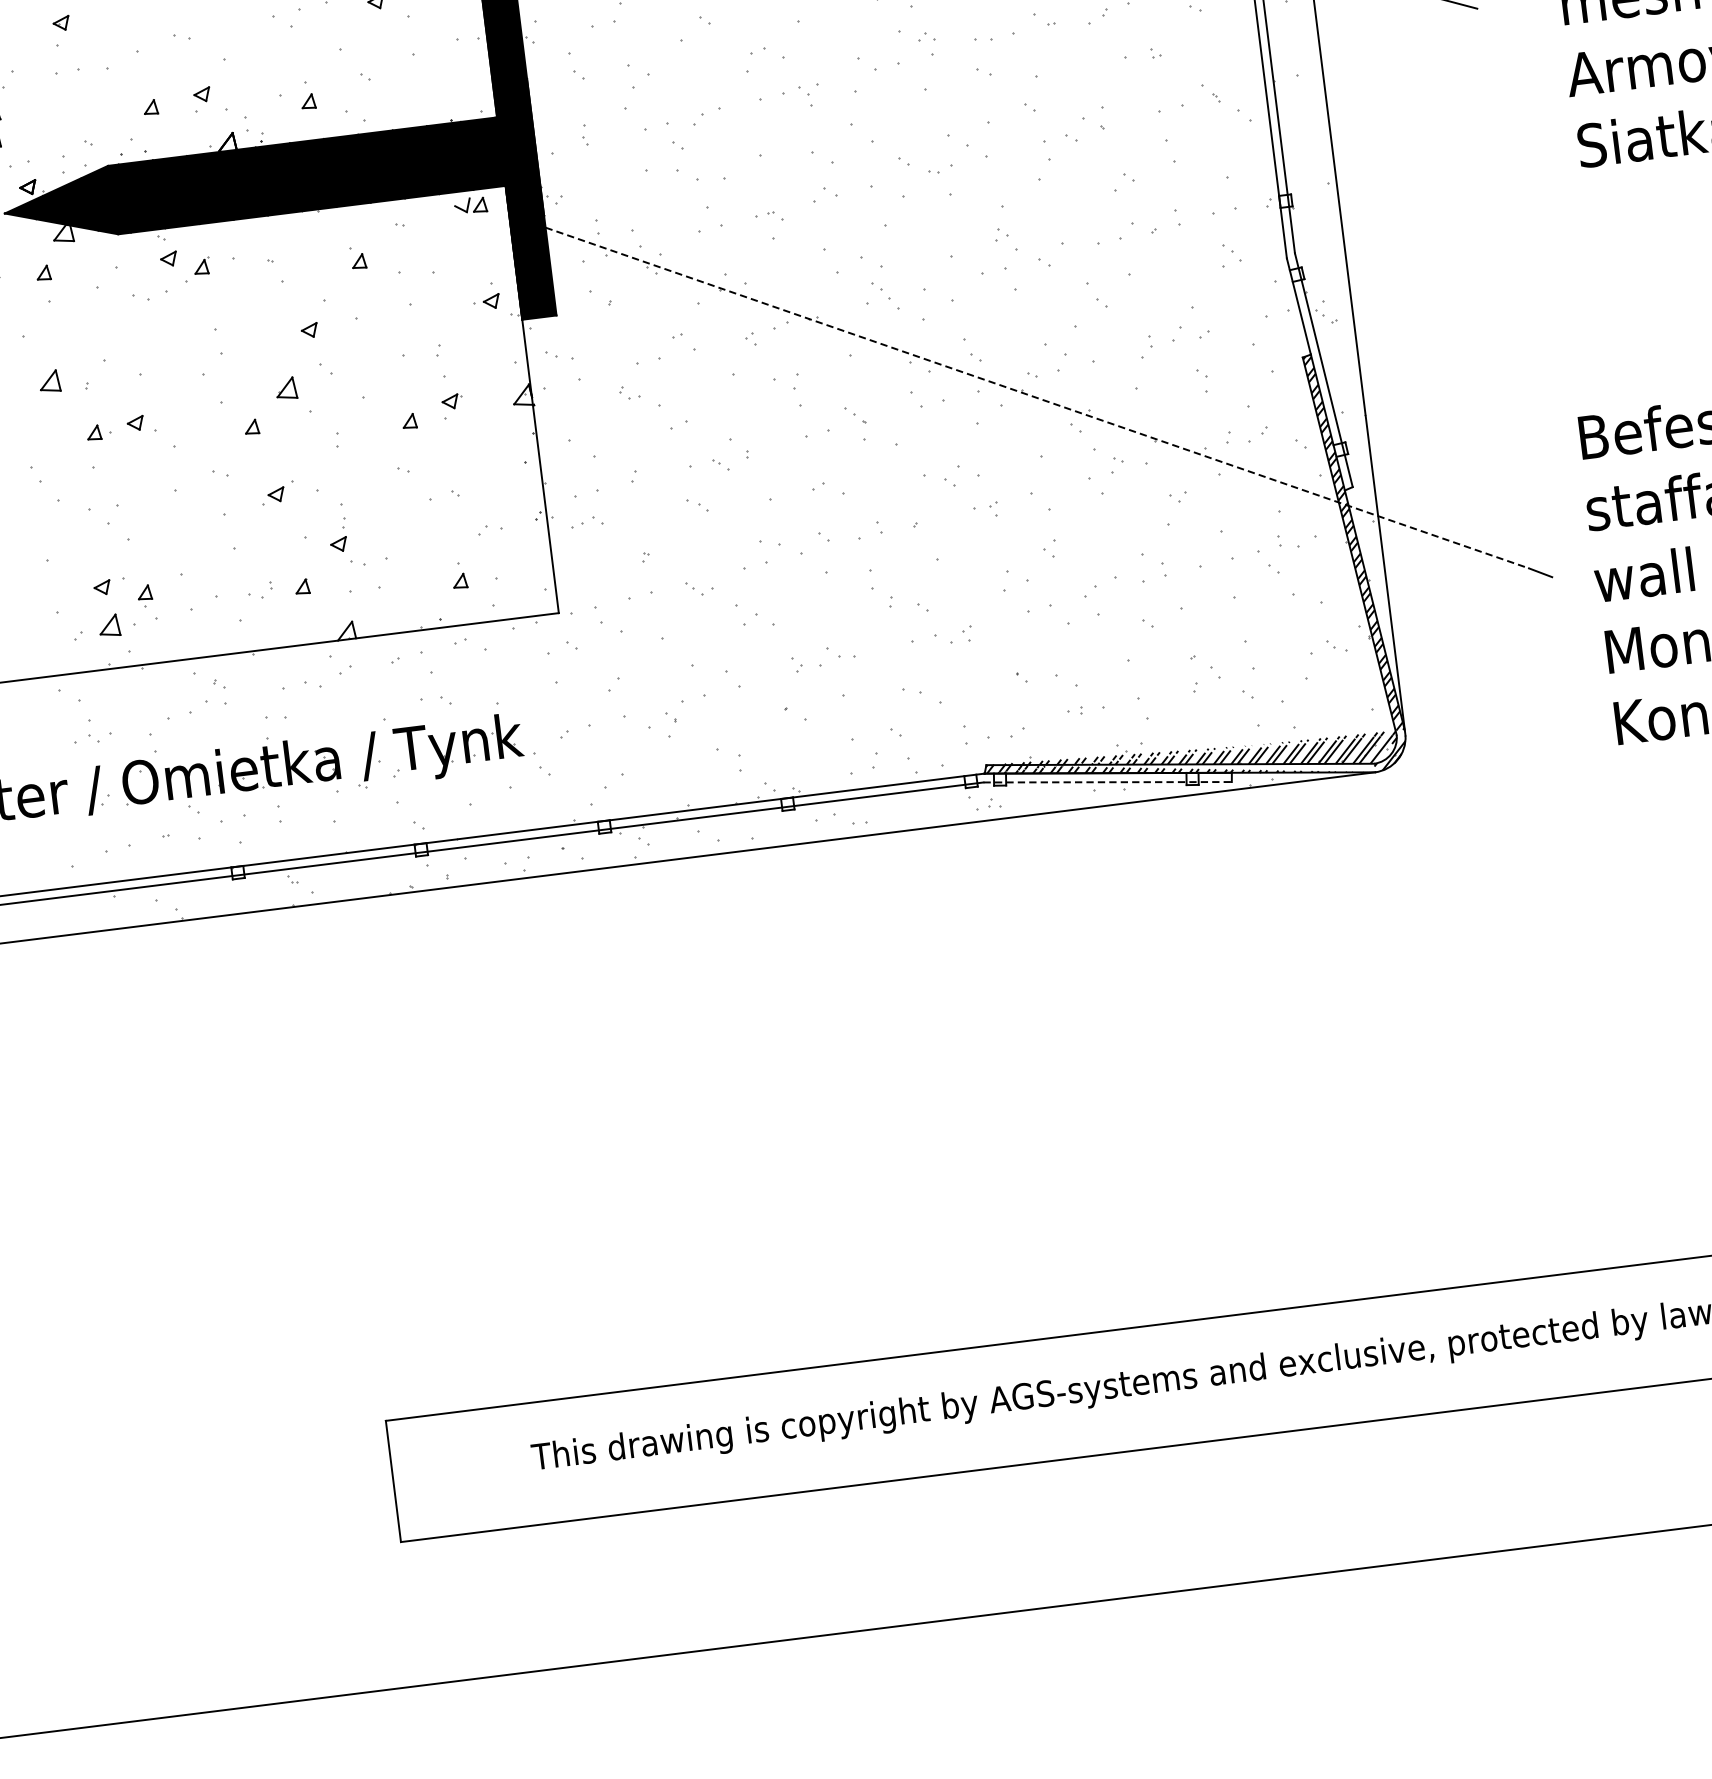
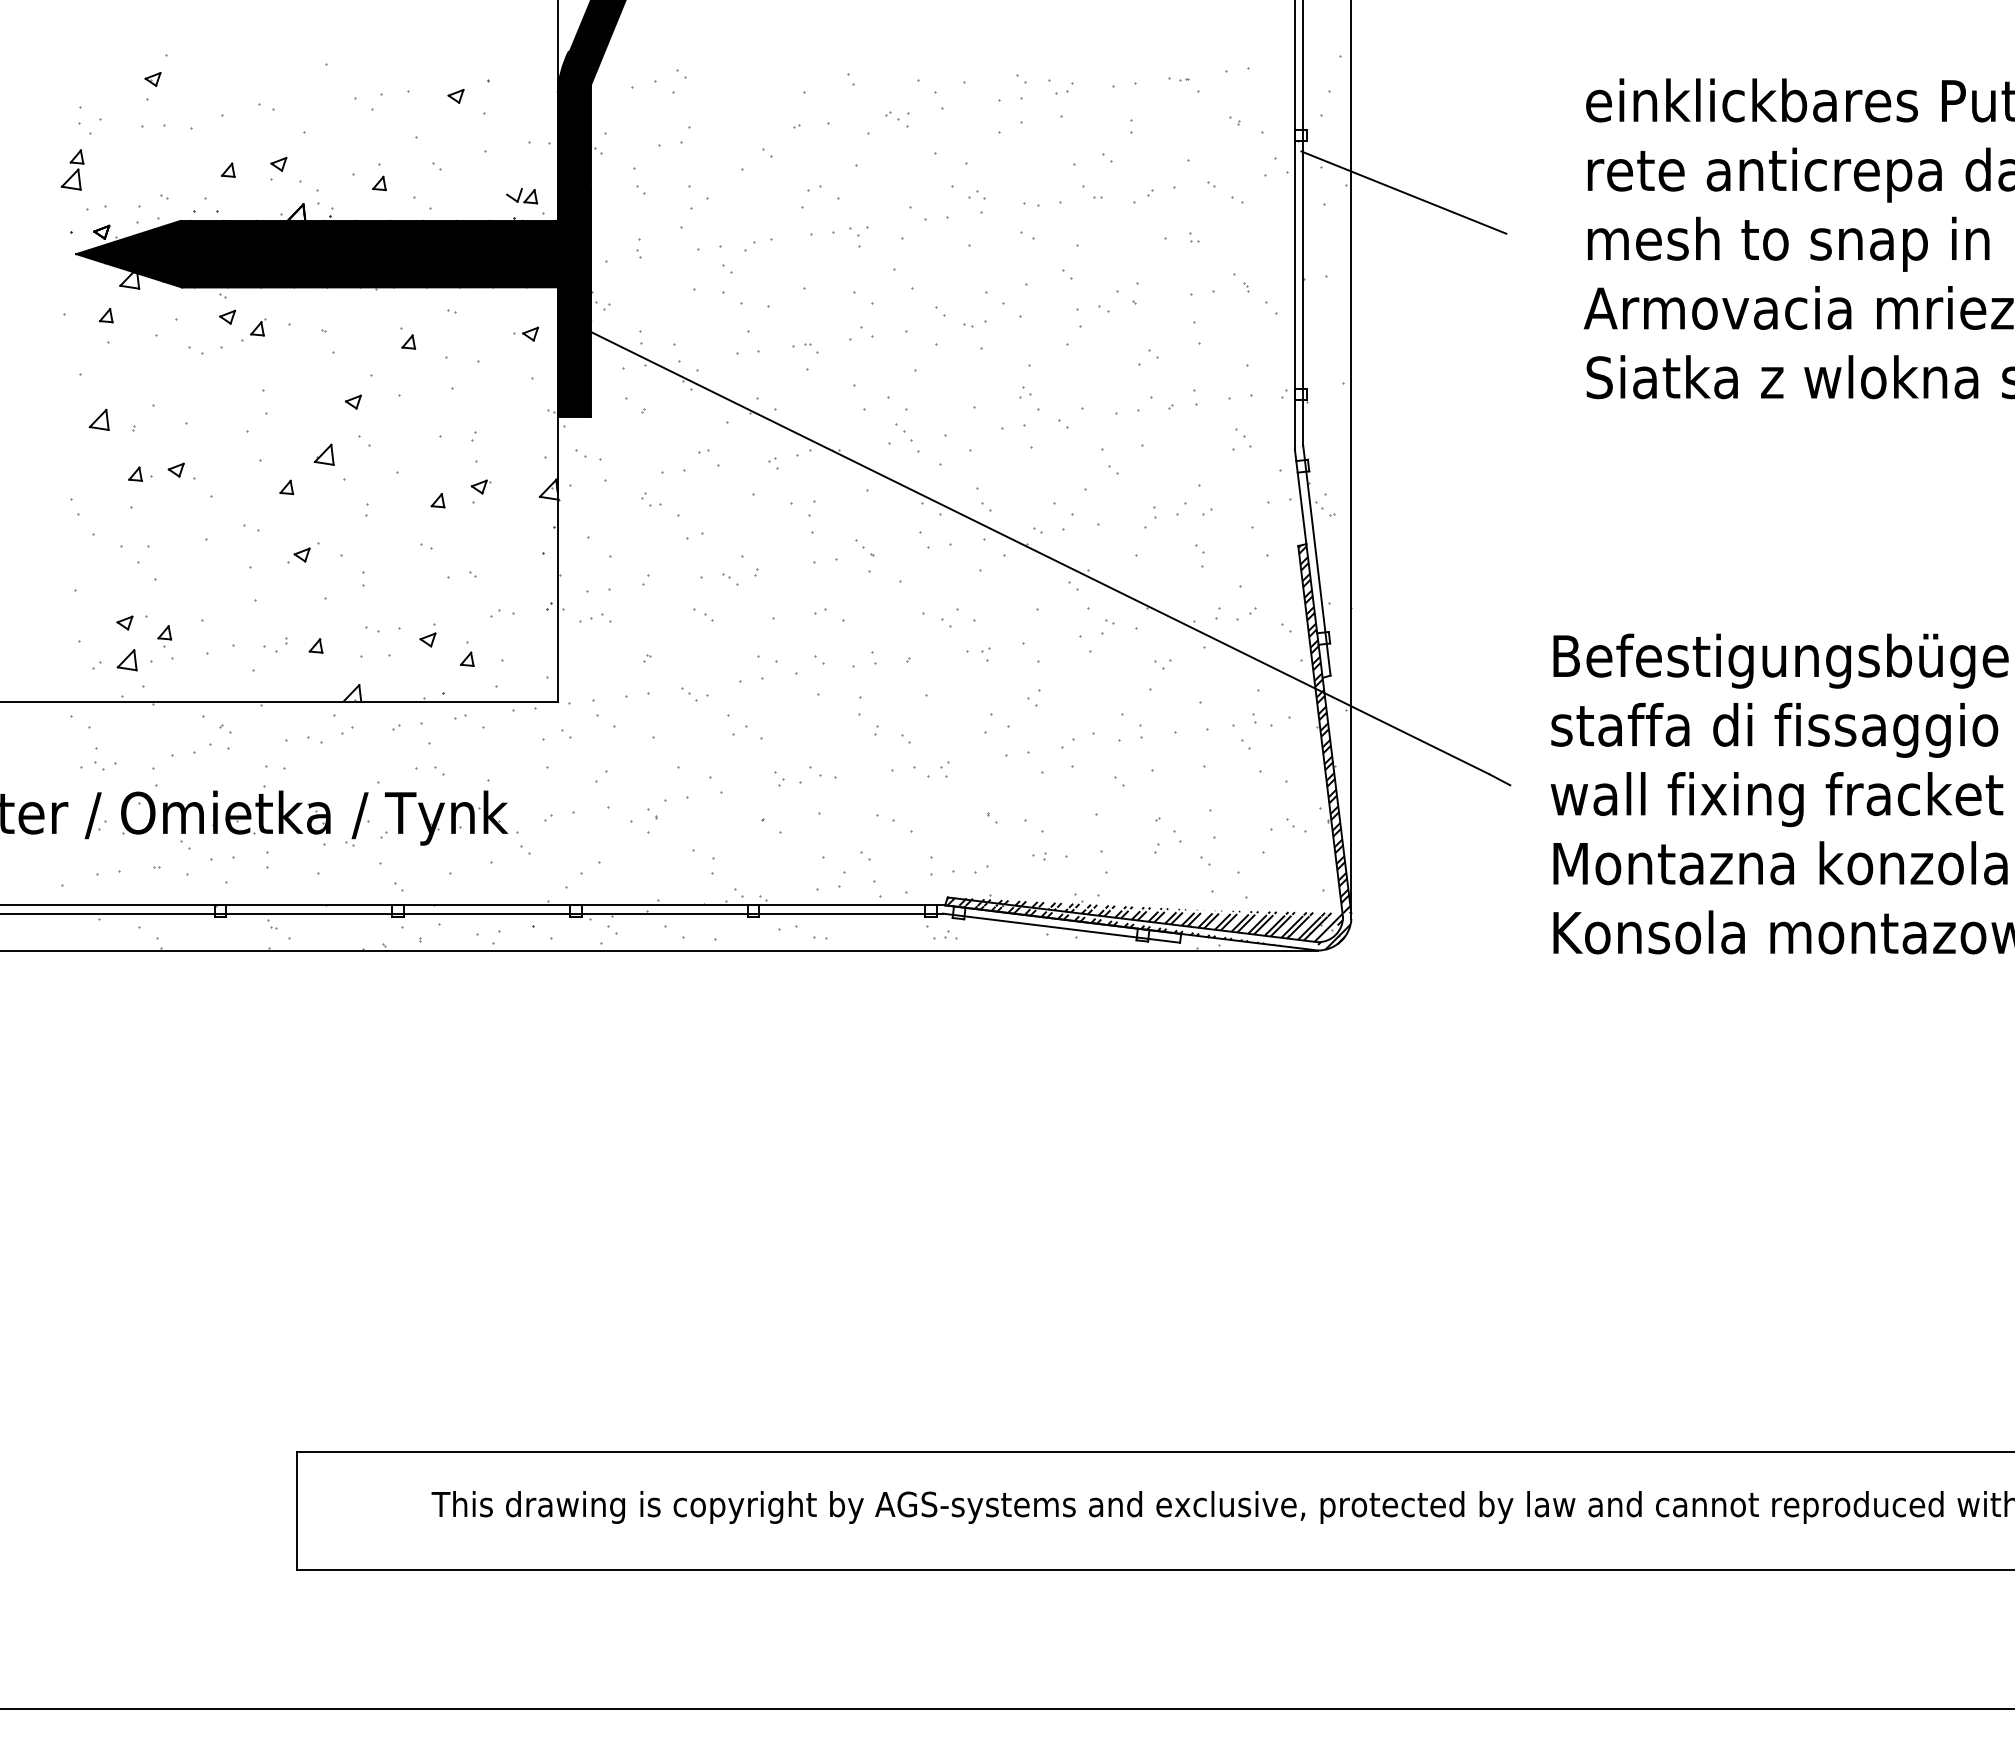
part: (471, 206) -> (522, 196), moved
part: (486, 301) -> (525, 333), moved
line: (1037, 398) -> (1040, 553), dashed -> solid
part: (337, 540) -> (427, 635), moved
line: (1108, 782) -> (1062, 928), dashed -> solid

